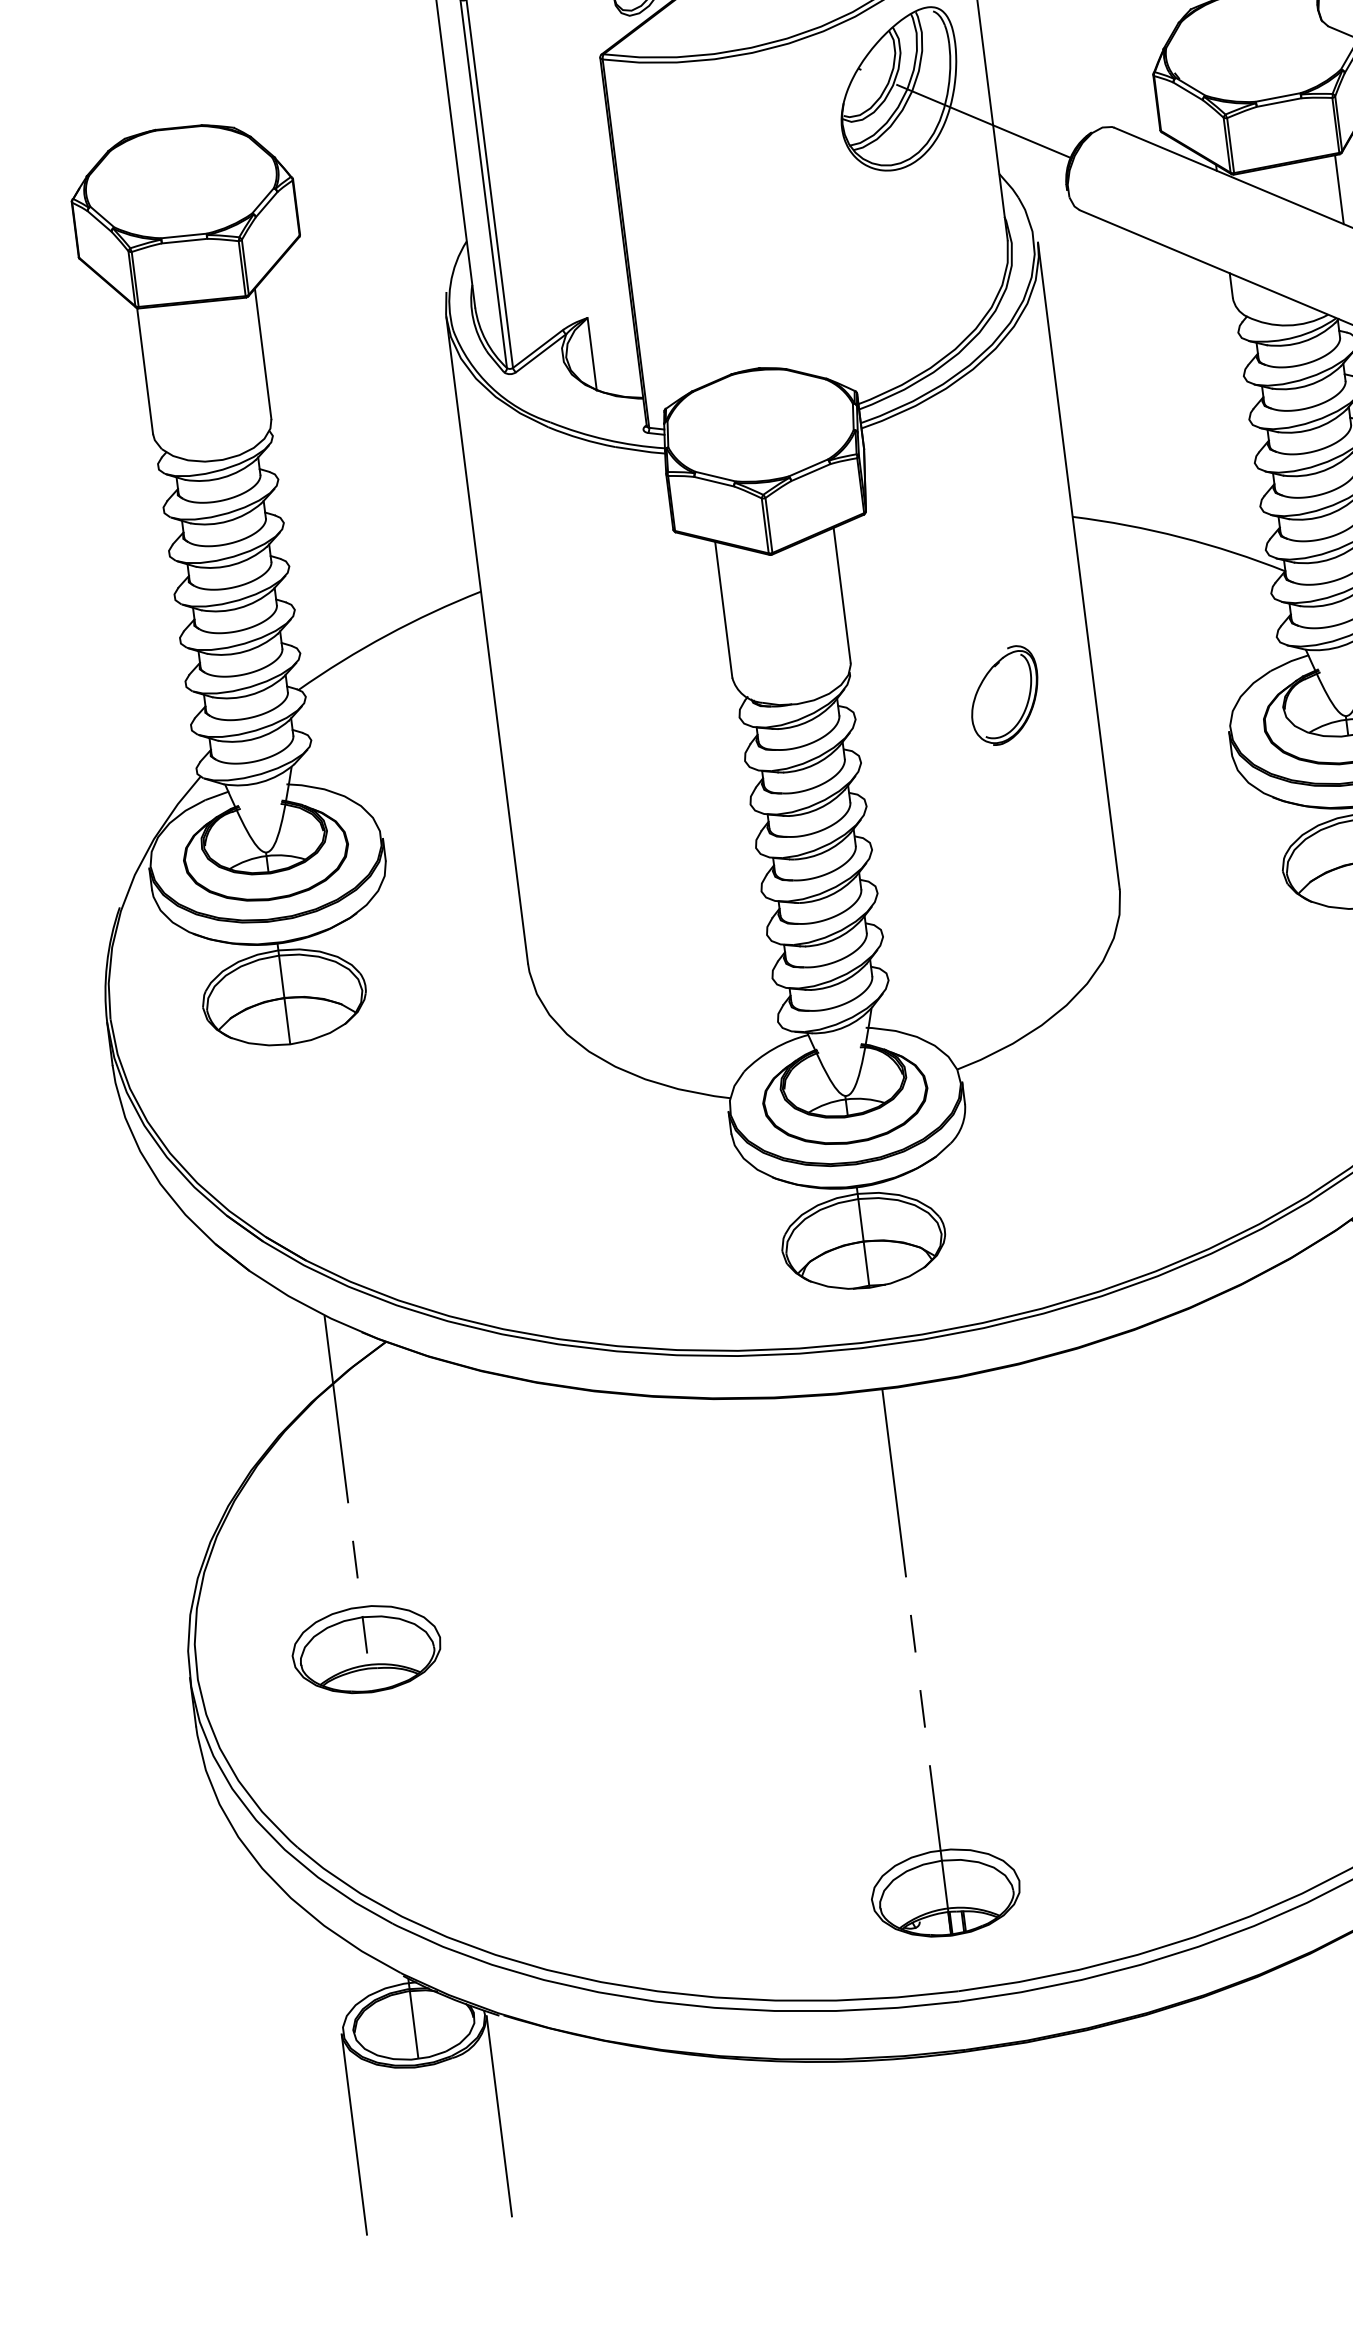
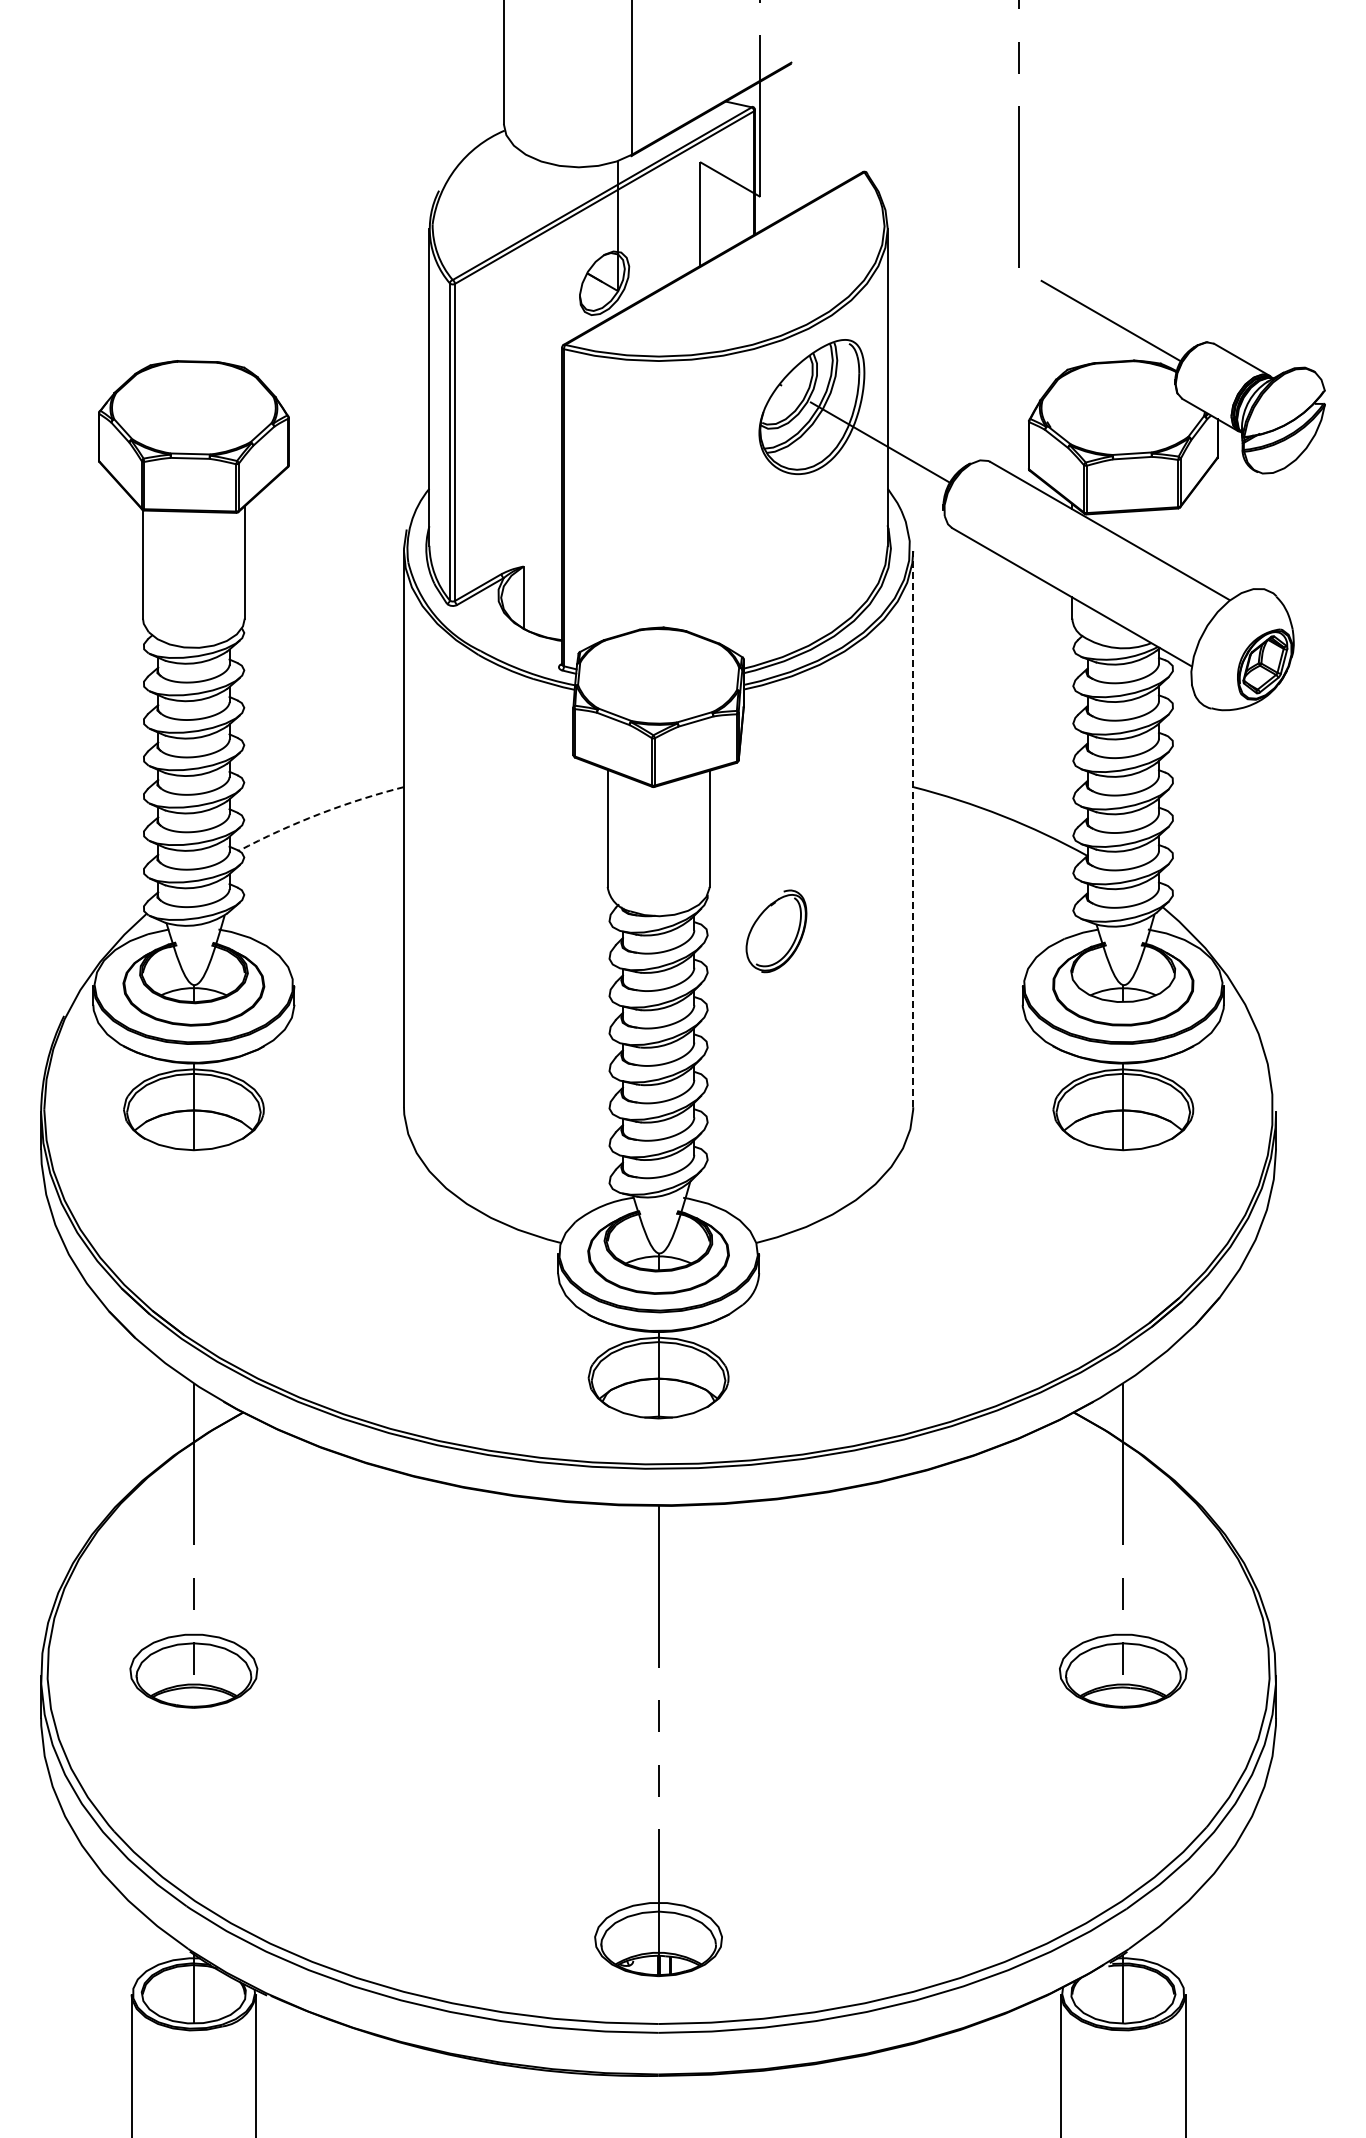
line: (1339, 189) -> (1174, 538), removed
line: (1079, 564) -> (913, 828), solid -> dashed
arc: (386, 635) -> (319, 814), solid -> dashed
part: (1004, 695) -> (776, 931), moved

